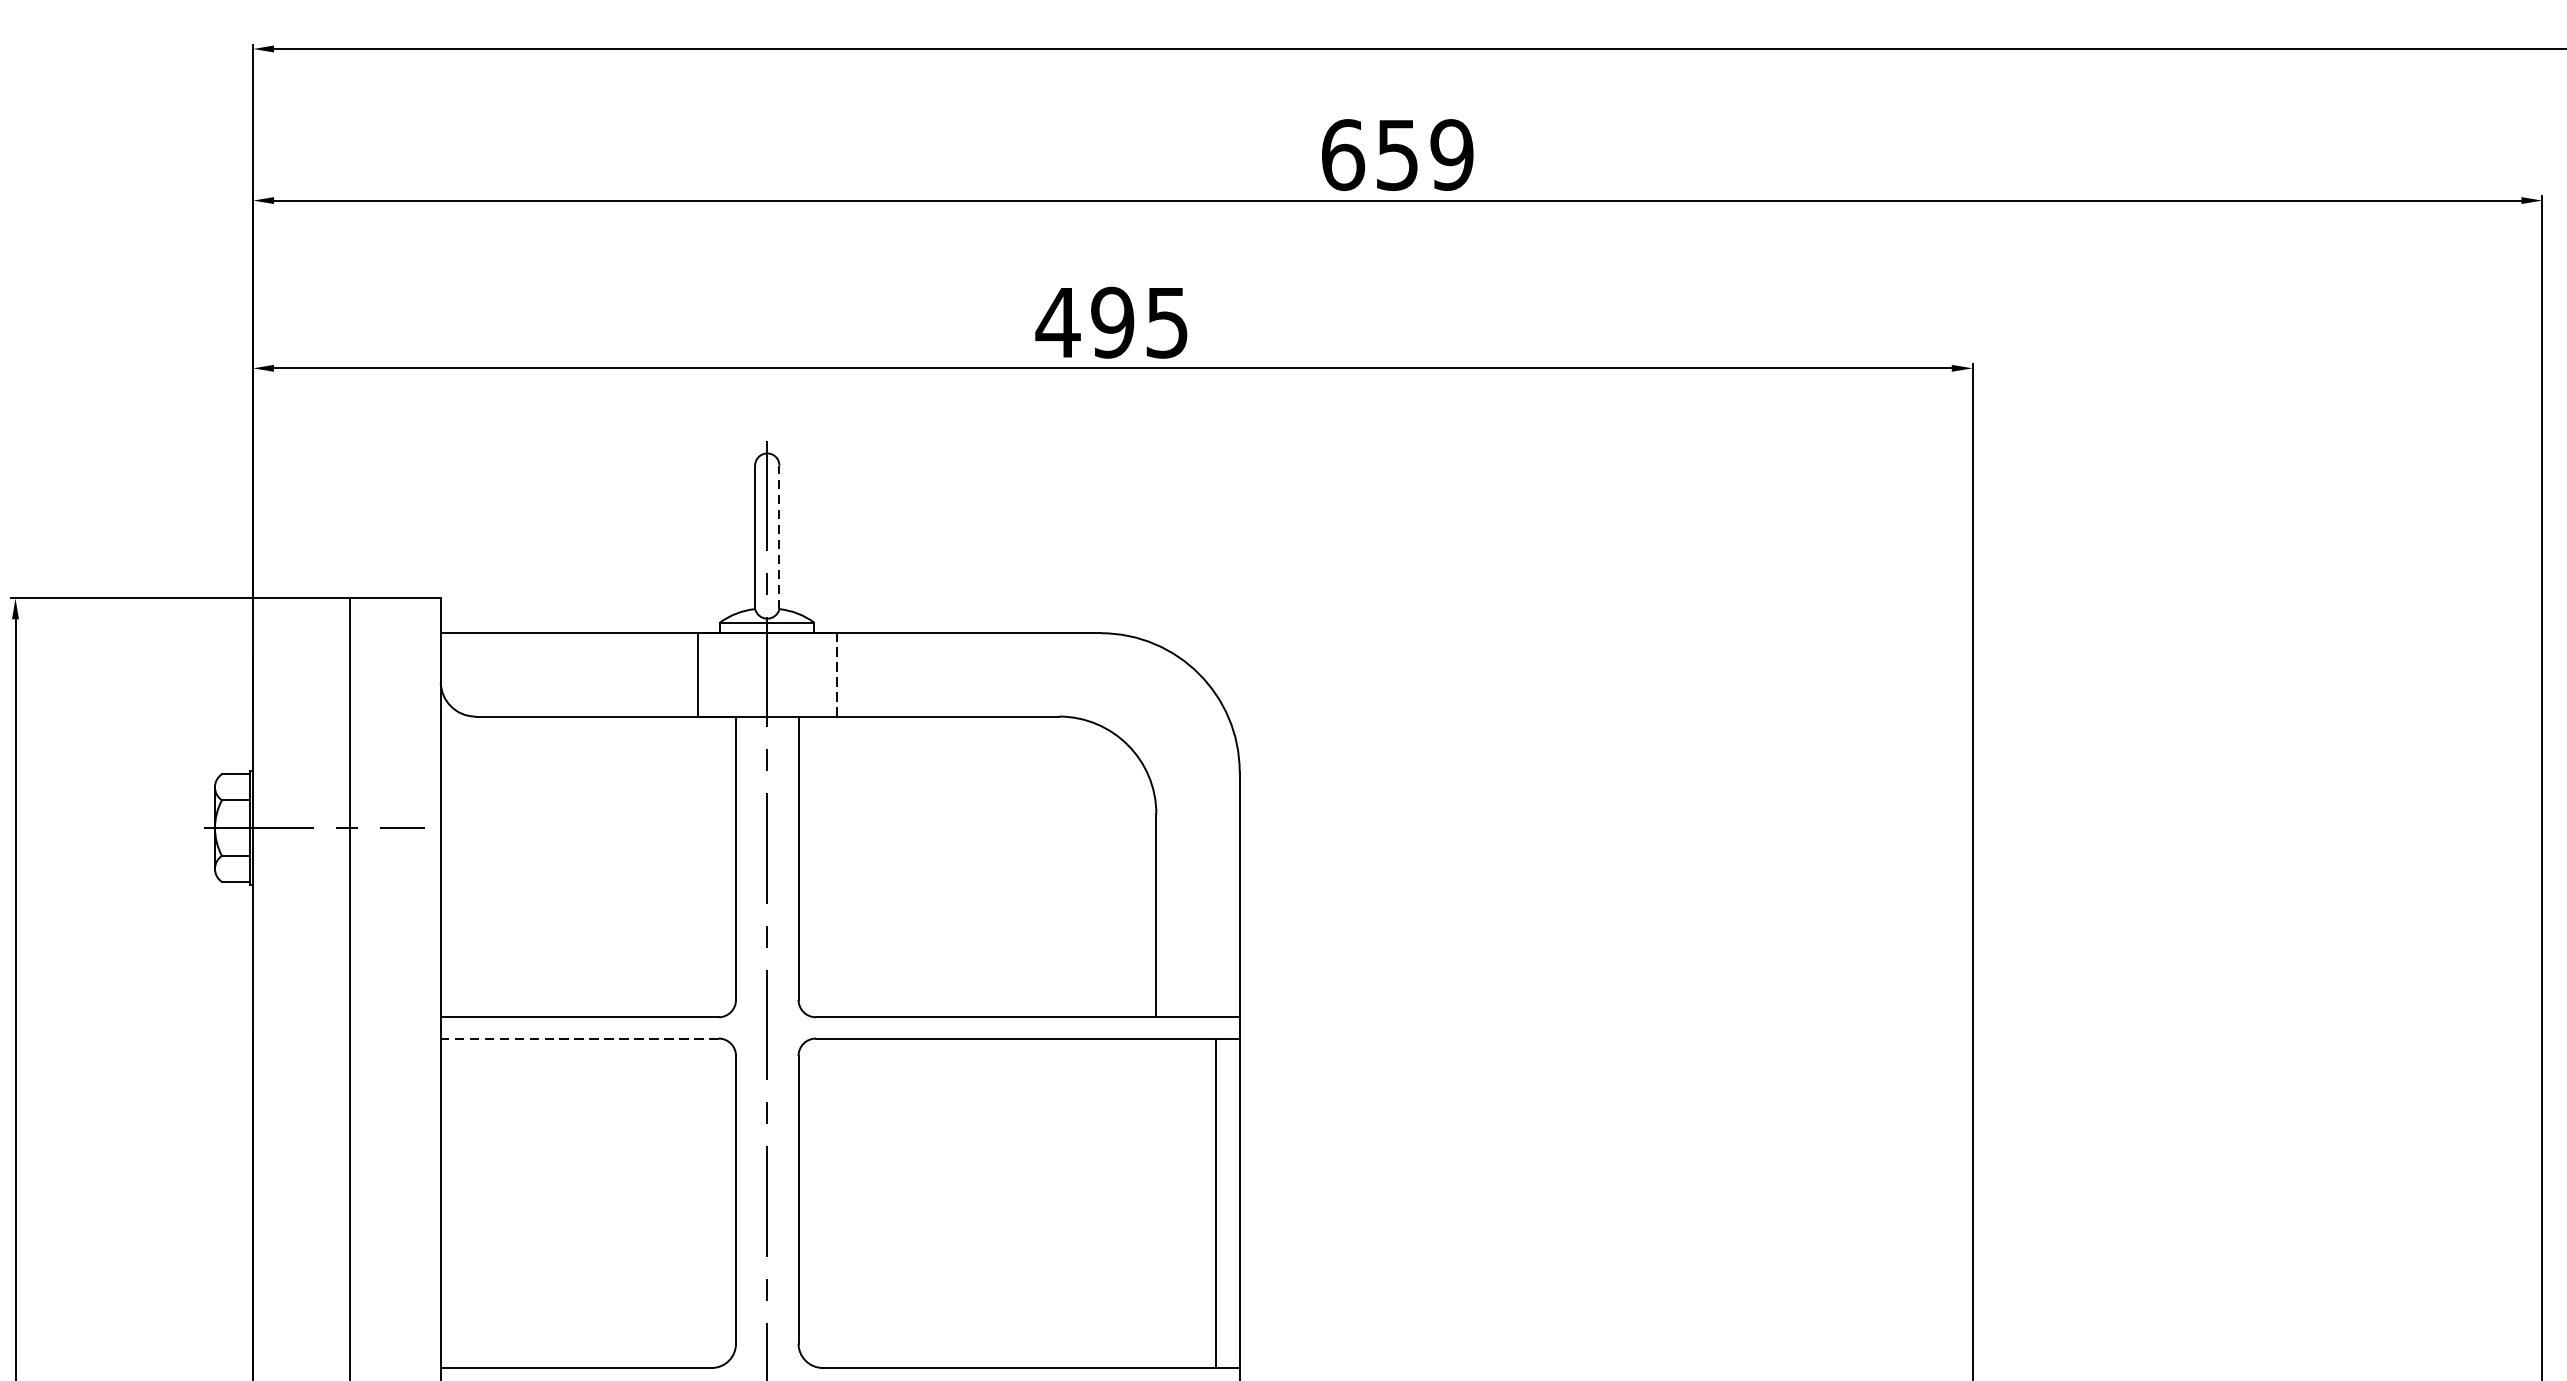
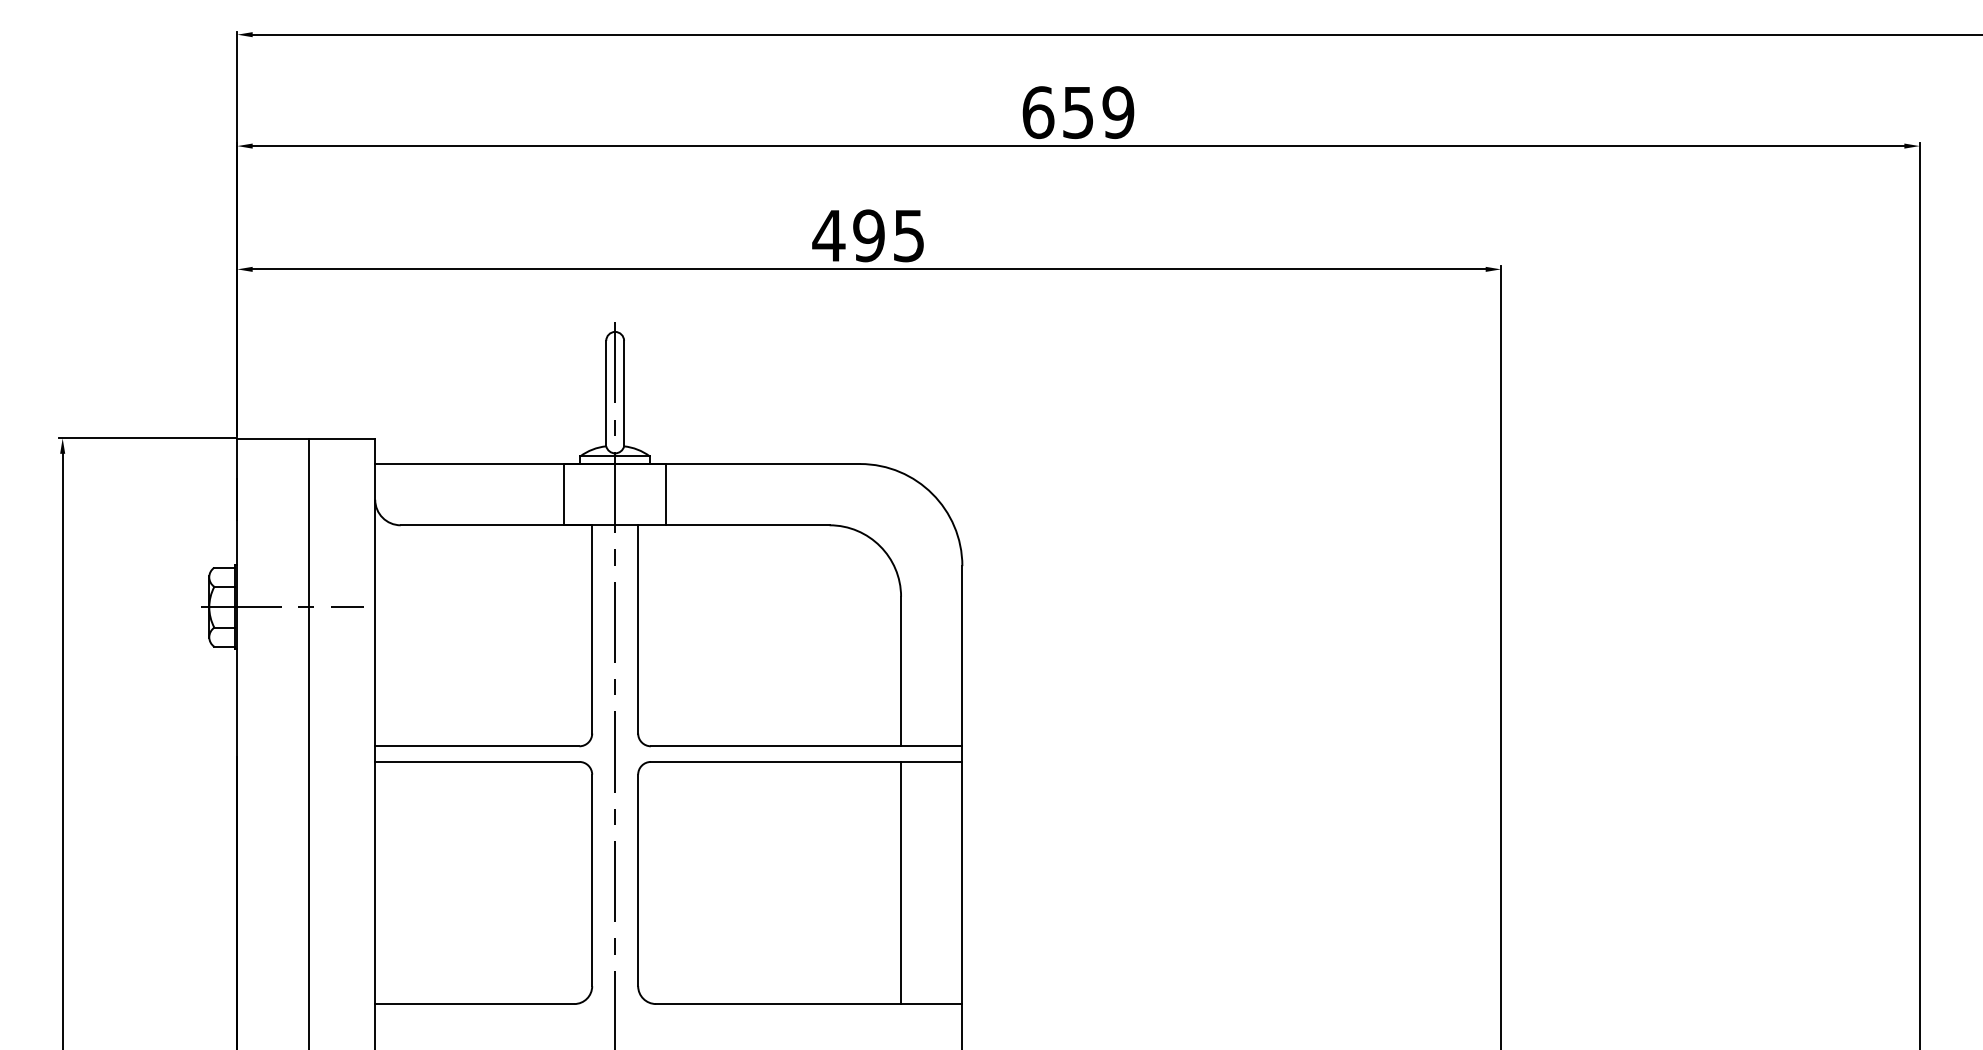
line: (779, 537) -> (624, 393), dashed -> solid
line: (837, 674) -> (666, 494), dashed -> solid
line: (578, 1037) -> (476, 761), dashed -> solid
line: (1216, 1202) -> (901, 882), moved

